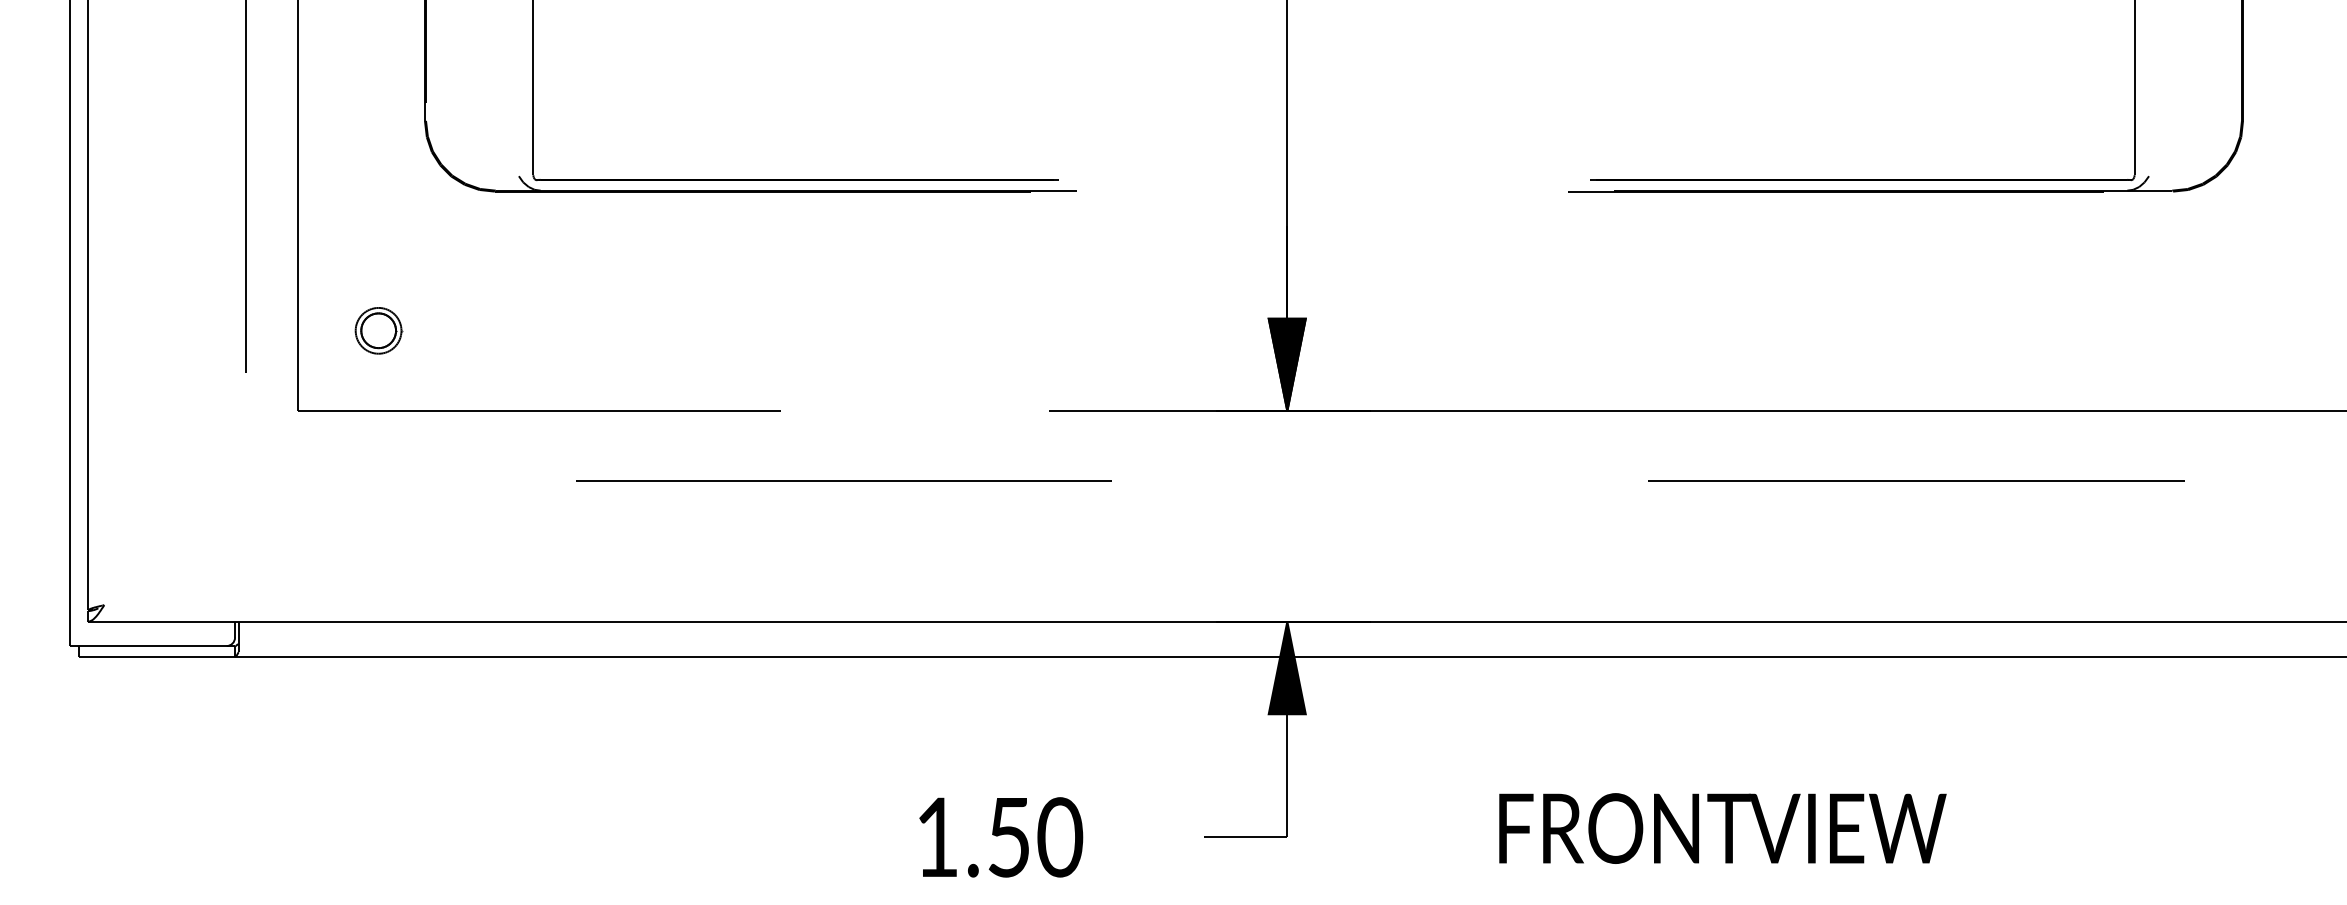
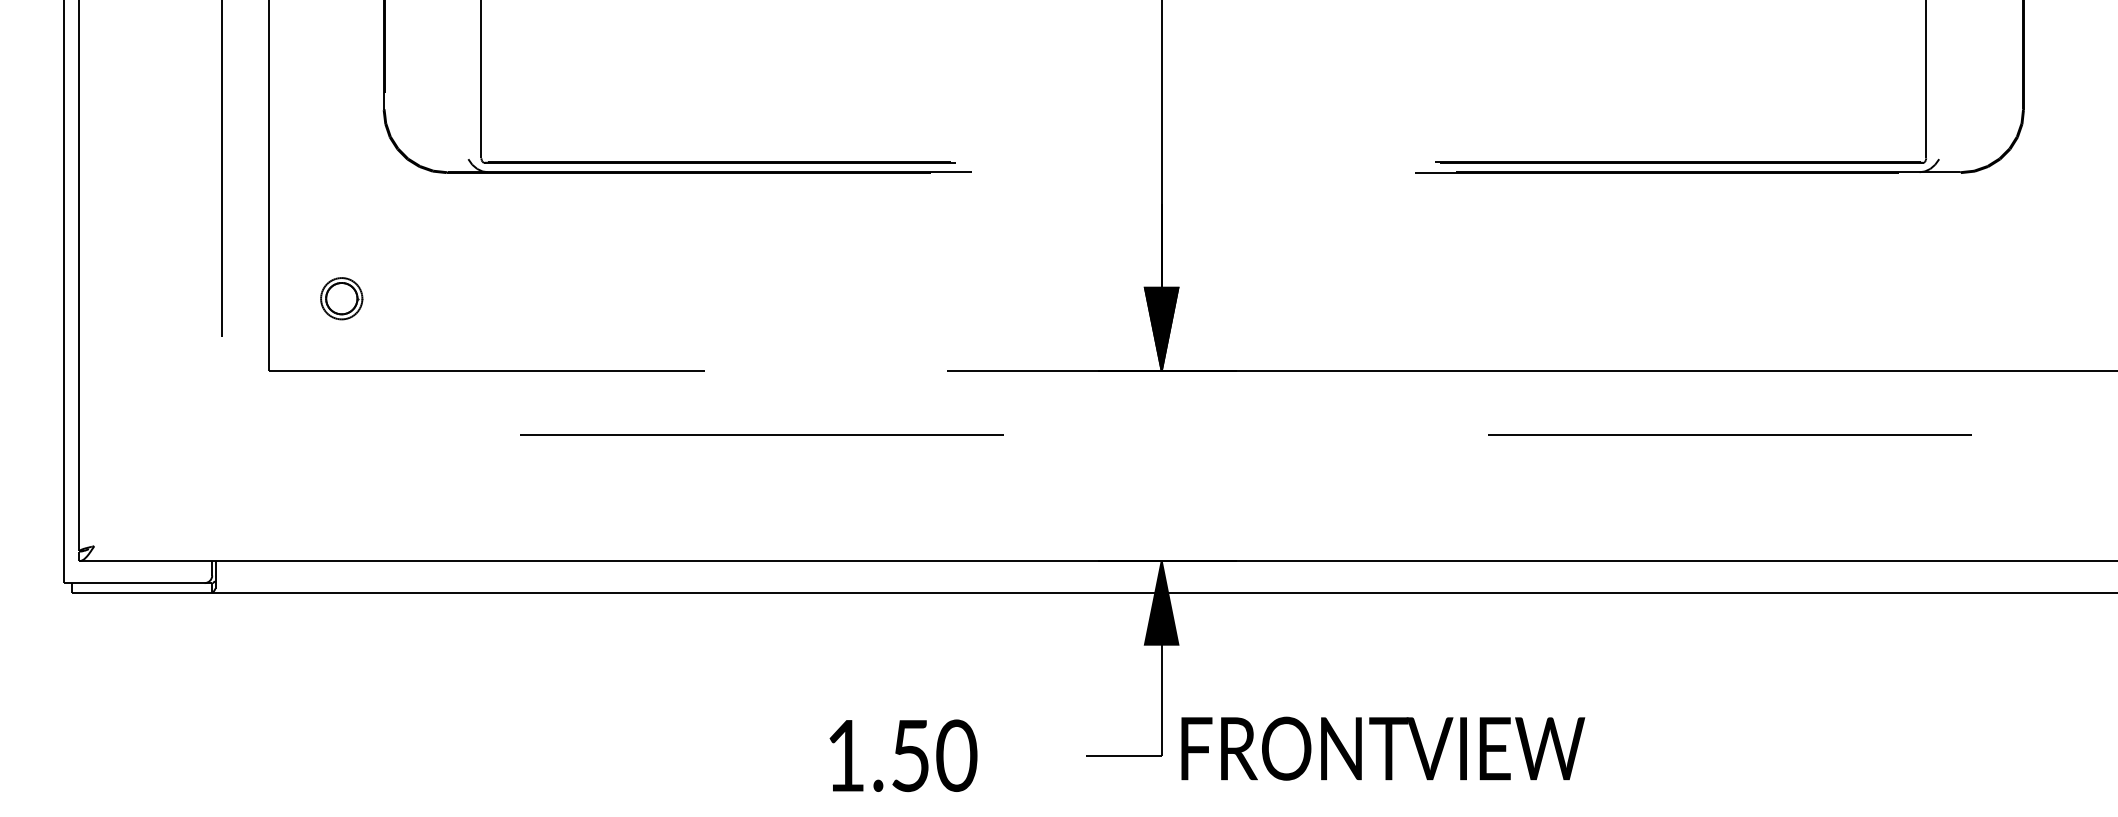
text: (1722, 828) -> (1382, 748), moved

